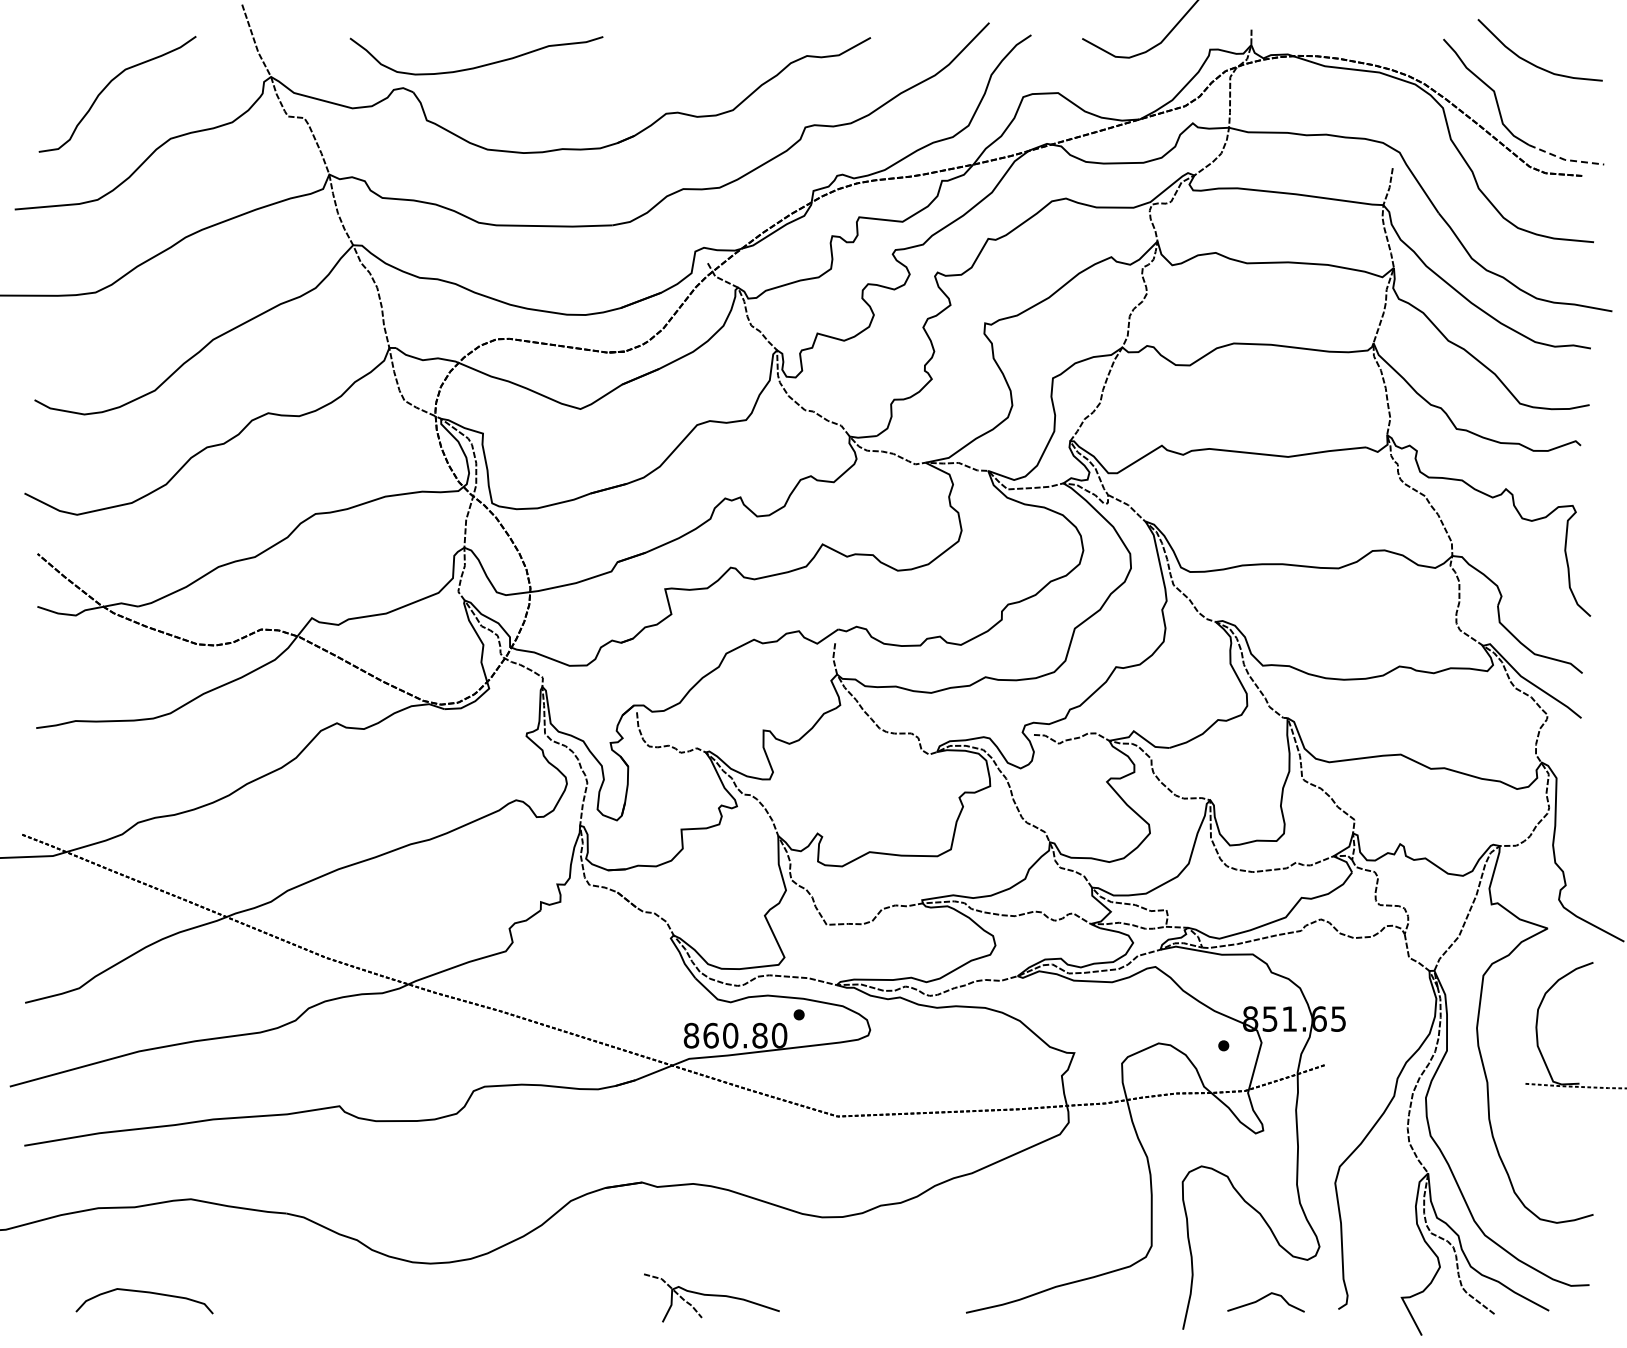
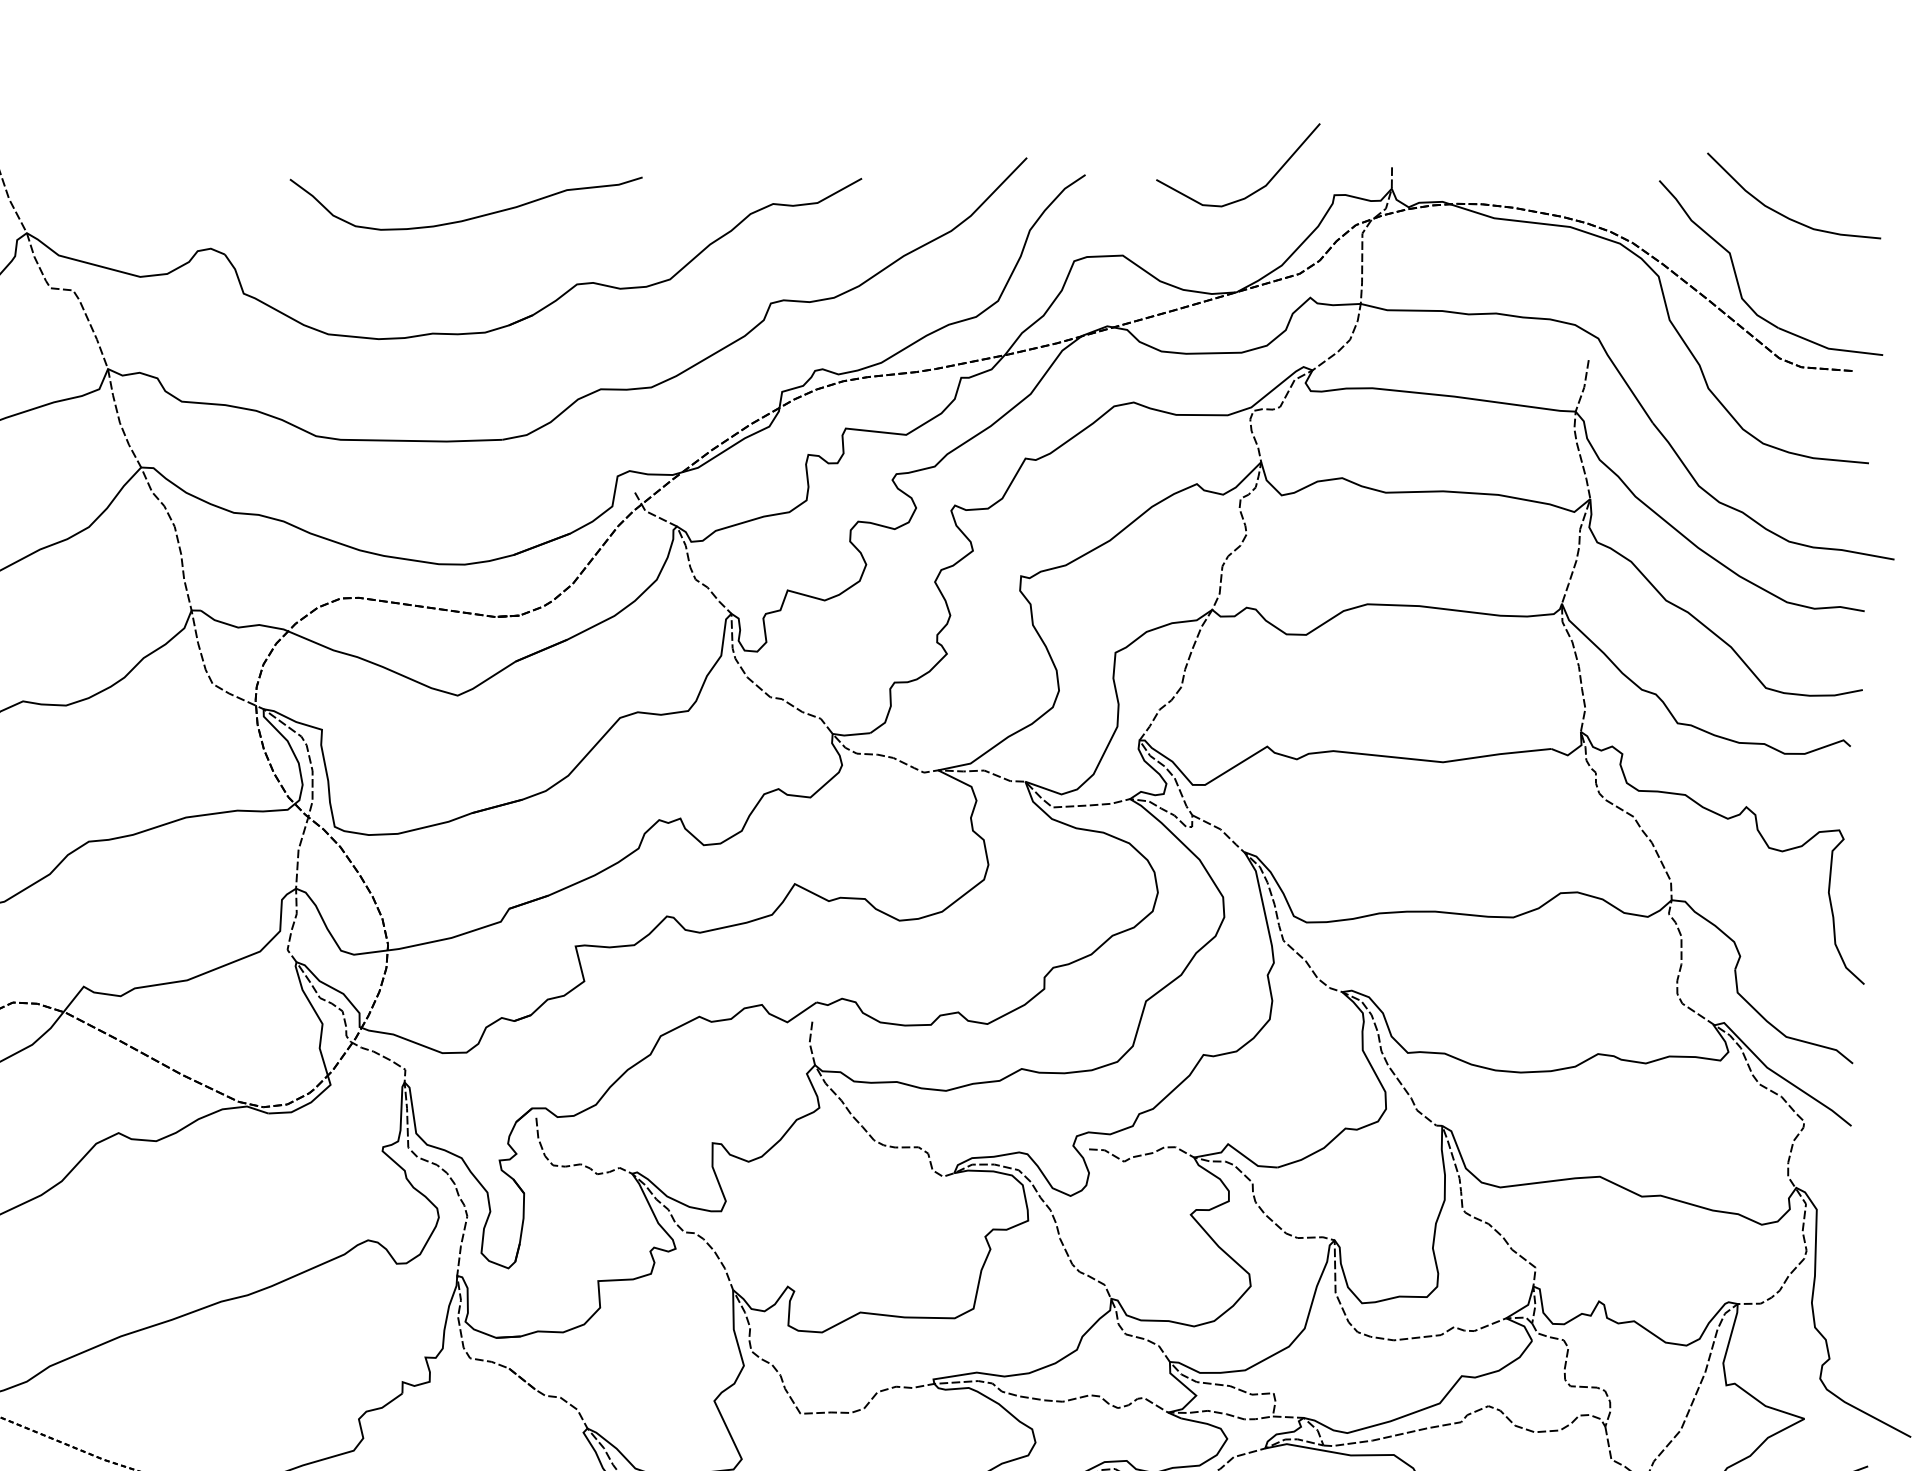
curve: (479, 65) -> (470, 217), moved
line: (1565, 159) -> (1829, 348), dashed -> solid

